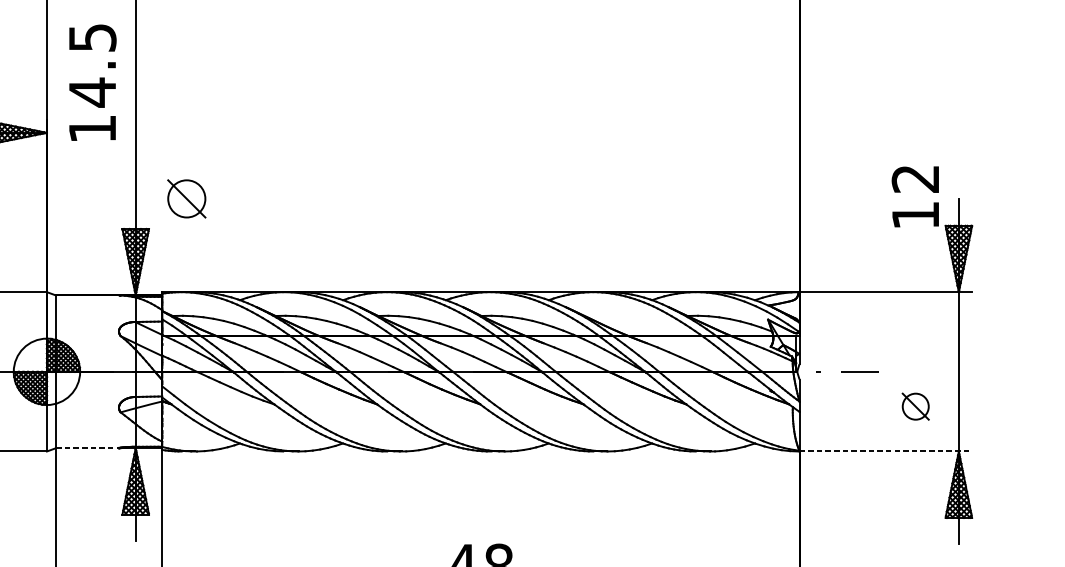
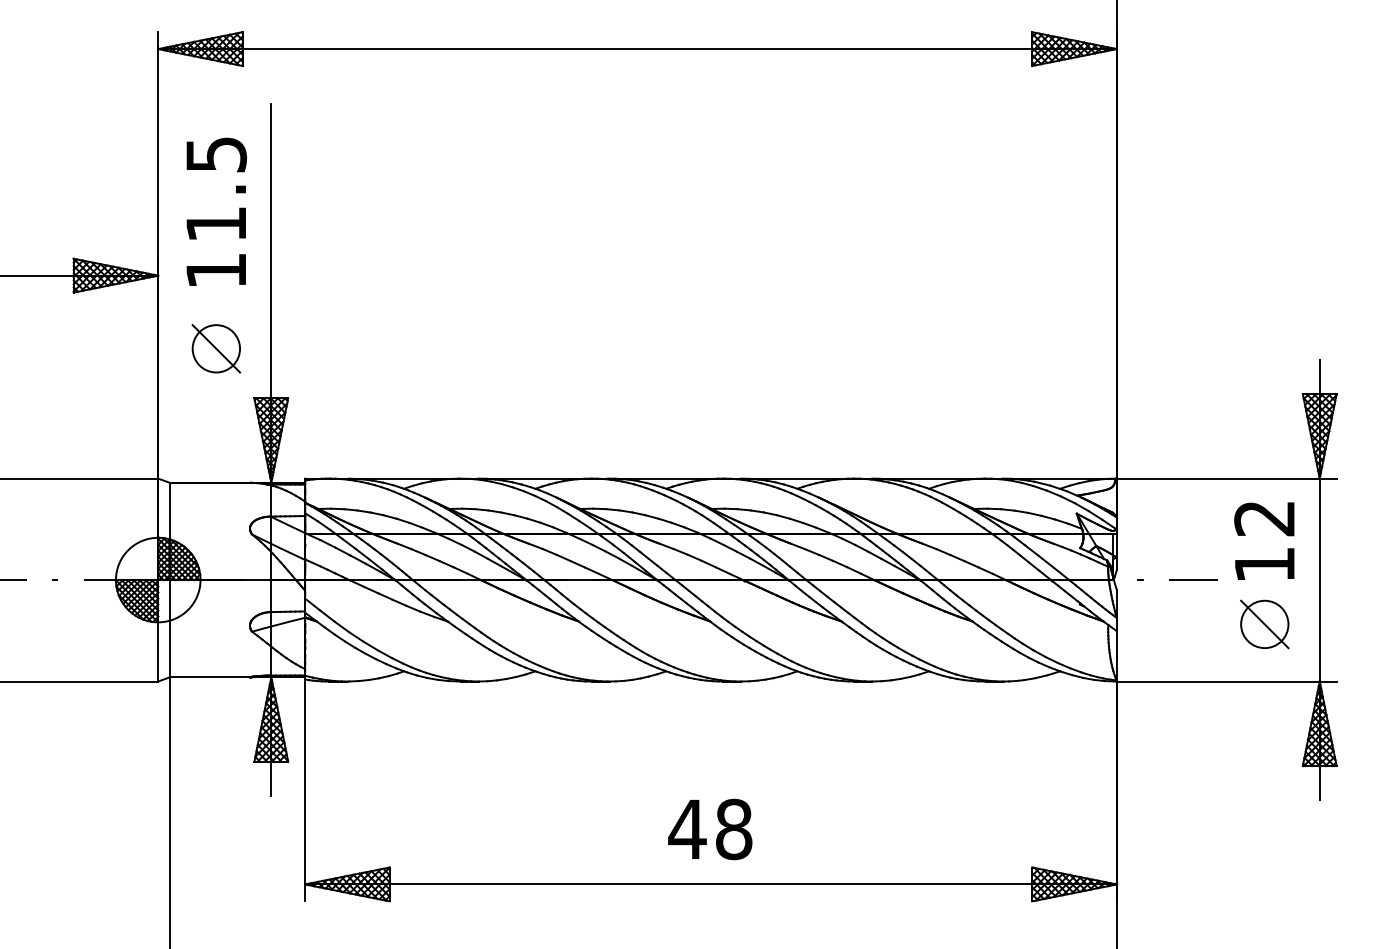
text: (91, 92) -> (215, 224), 14.5 -> 11.5
text: (915, 196) -> (1264, 540), moved
part: (186, 198) -> (216, 348), moved
part: (915, 406) -> (1264, 624), size x1.43
line: (87, 448) -> (210, 677), dashed -> solid
line: (885, 451) -> (1226, 681), dashed -> solid

